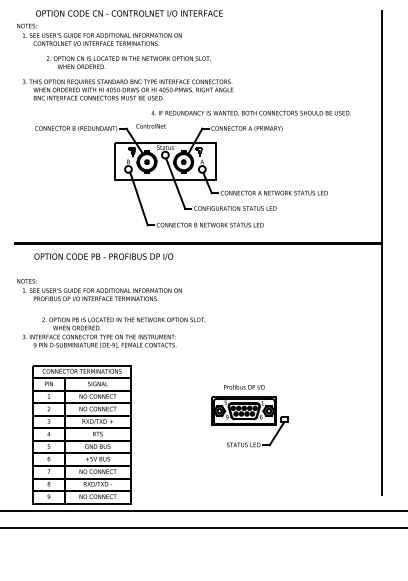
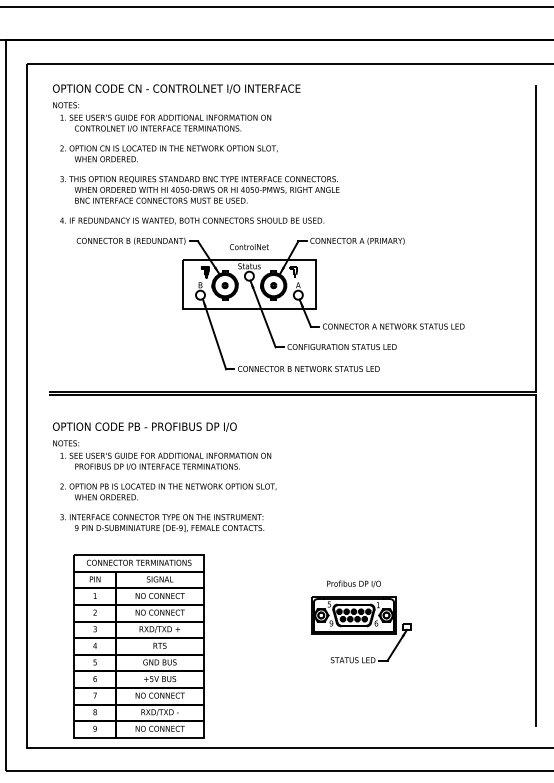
text: (129, 13) -> (176, 88), moved
text: (128, 62) -> (168, 153), moved
text: (251, 113) -> (192, 220), moved
text: (151, 126) -> (249, 247), moved
text: (103, 256) -> (144, 426), moved
text: (123, 323) -> (168, 491), moved

